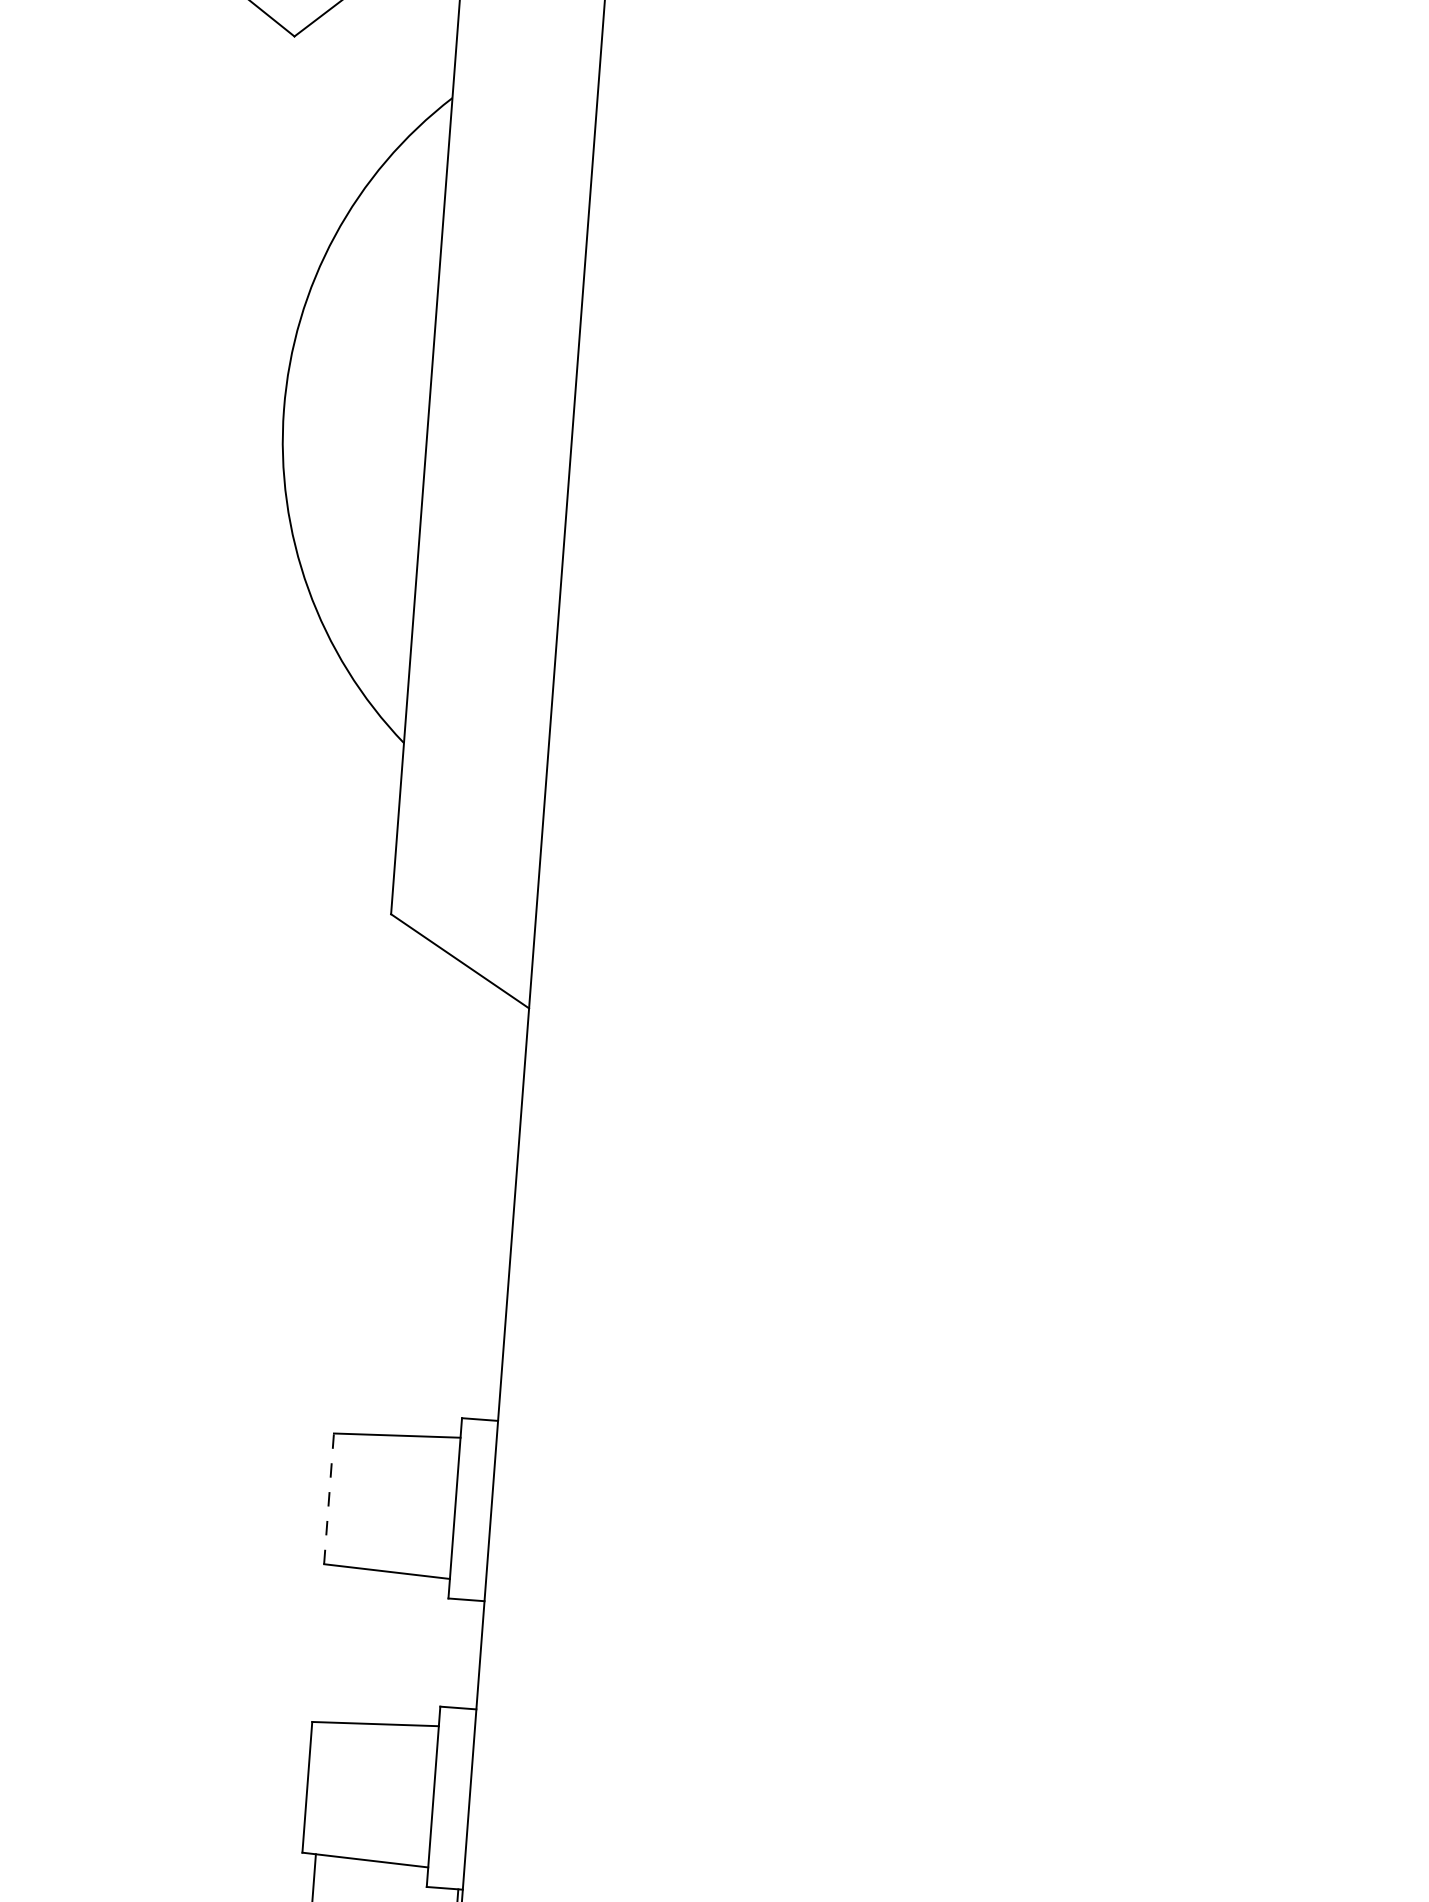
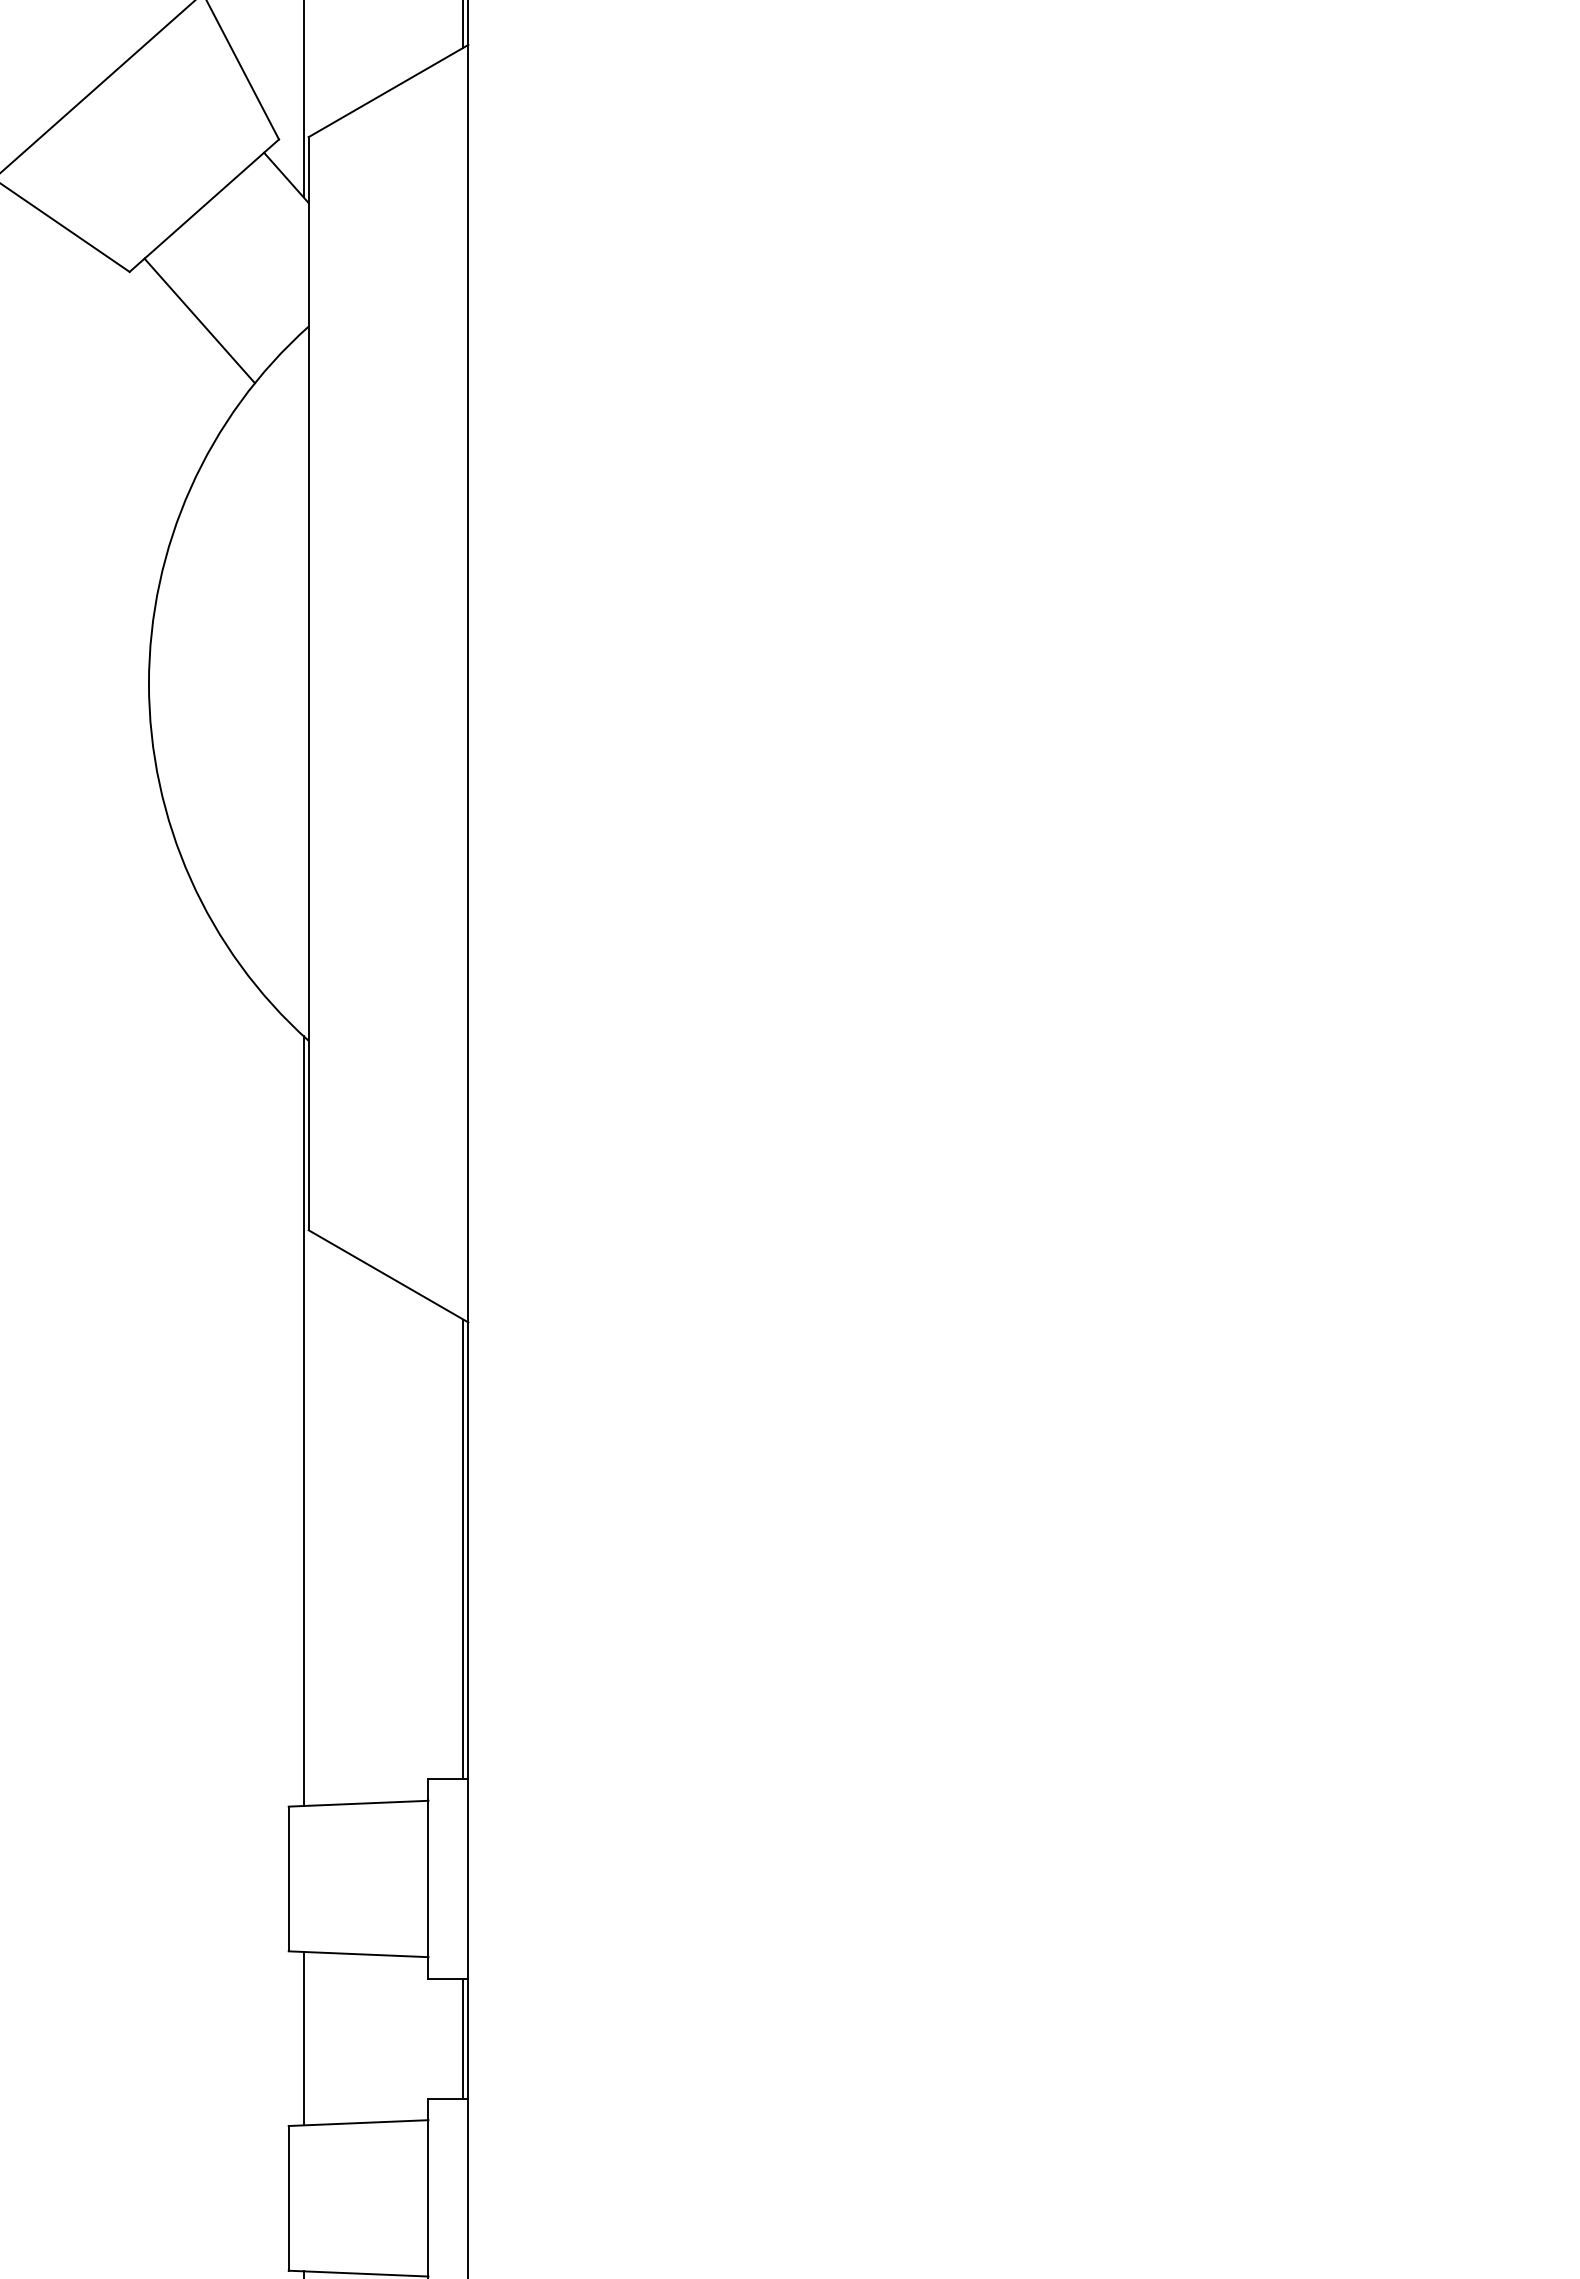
line: (354, 85) -> (199, 320), added
line: (373, 1086) -> (303, 1421), added
line: (509, 1213) -> (463, 1549), added
line: (328, 1498) -> (288, 1878), dashed -> solid
line: (331, 1643) -> (303, 2038), added
line: (476, 1654) -> (463, 2038), added

